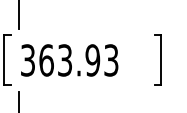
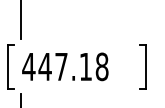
text: (69, 60) -> (65, 66), 363.93 -> 447.18

